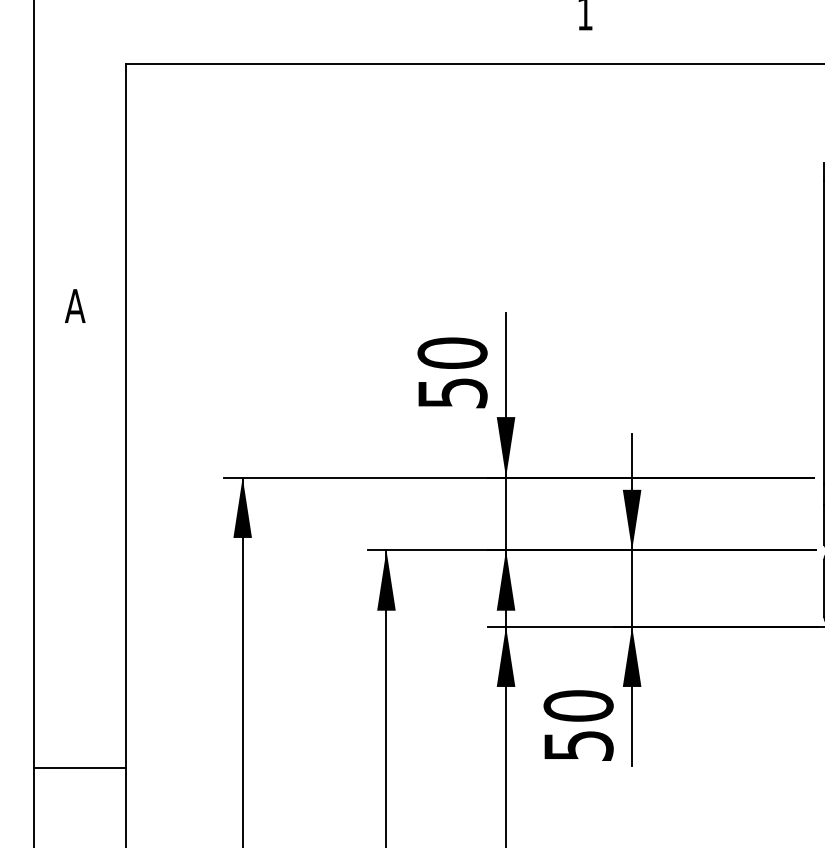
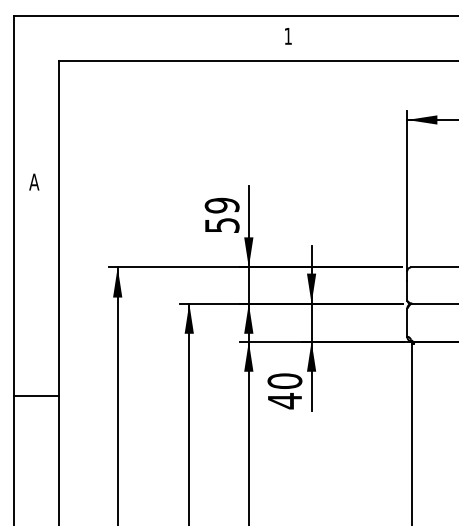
text: (453, 353) -> (222, 205), 50 -> 59
text: (579, 746) -> (285, 401), 50 -> 40
line: (79, 768) -> (36, 396), moved

